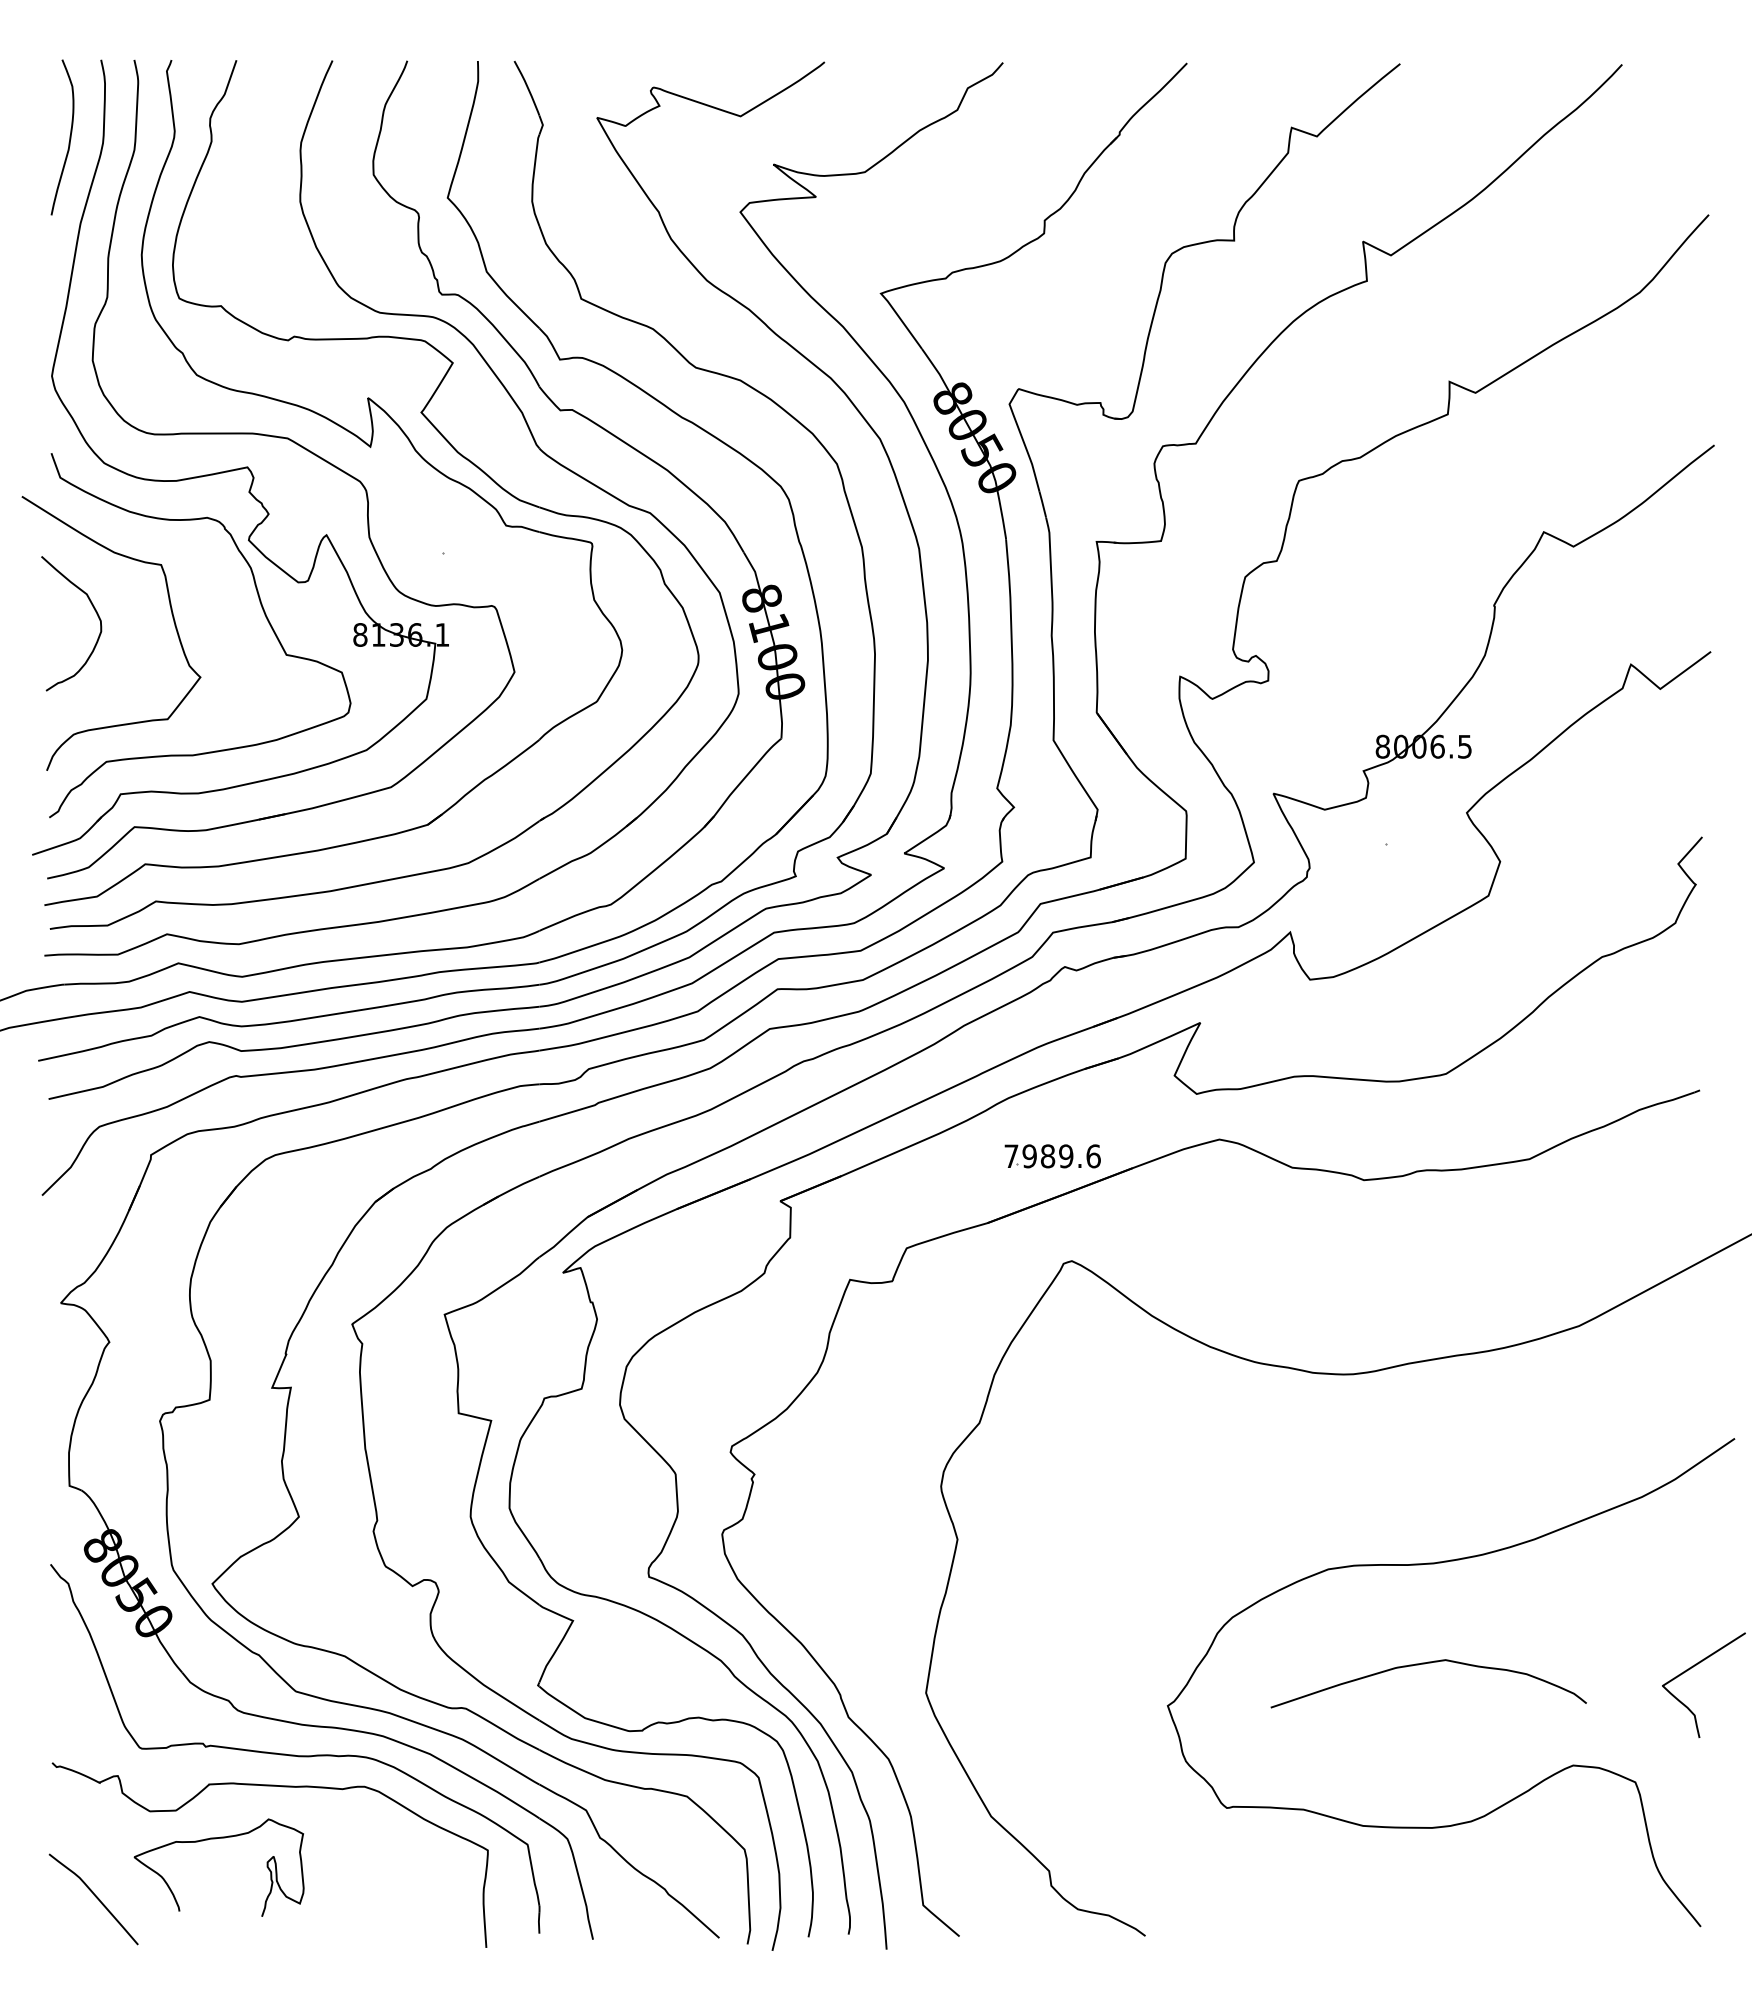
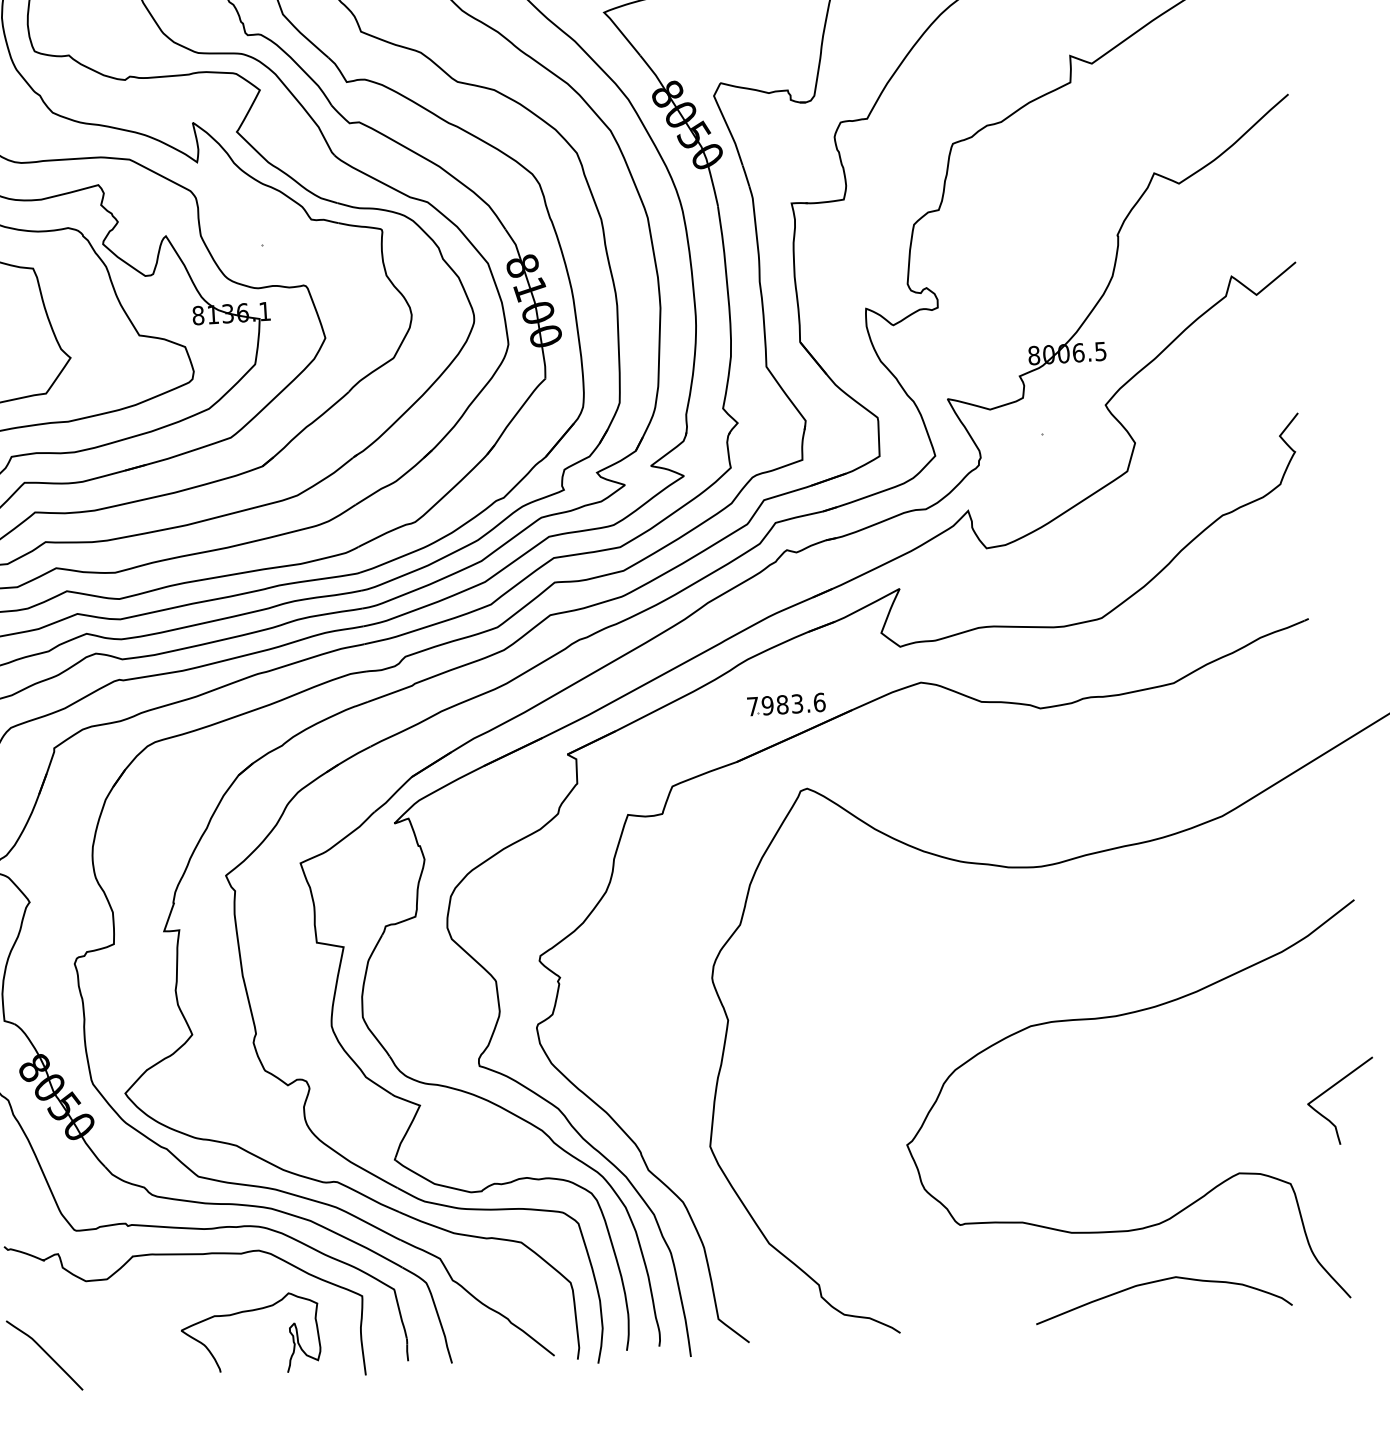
text: (1066, 1156) -> (797, 704), 7989.6 -> 7983.6
curve: (1425, 1664) -> (1159, 1281), moved
curve: (215, 1839) -> (246, 1312), moved

